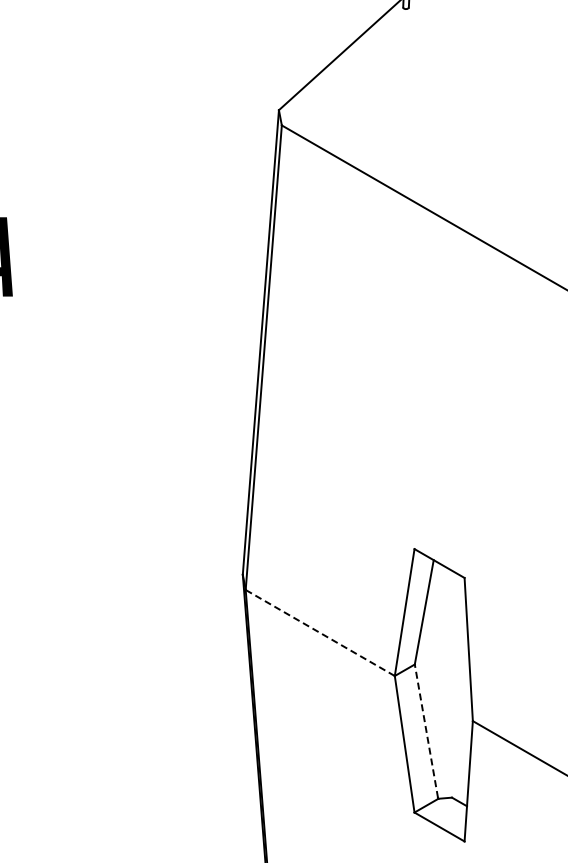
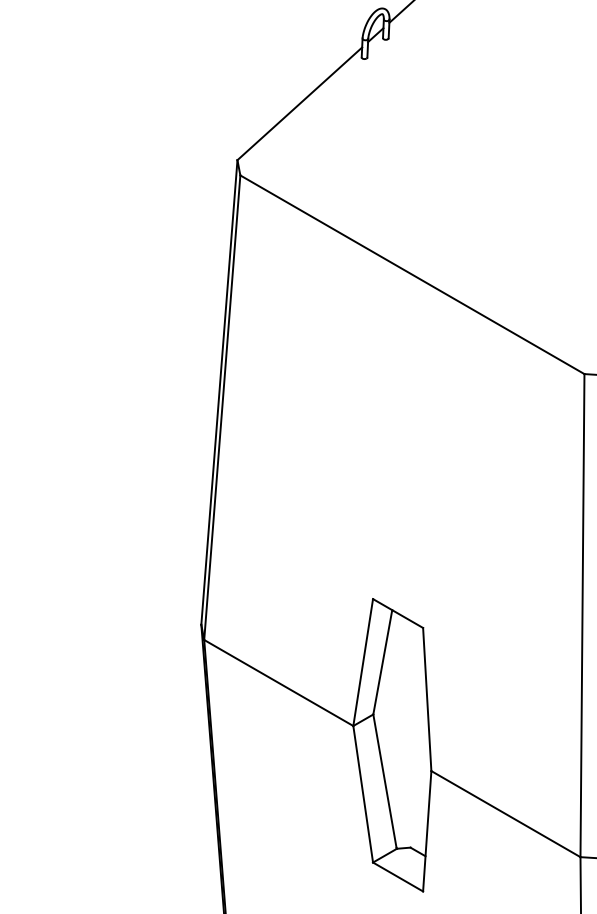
line: (319, 632) -> (278, 682), dashed -> solid
line: (425, 731) -> (384, 781), dashed -> solid

